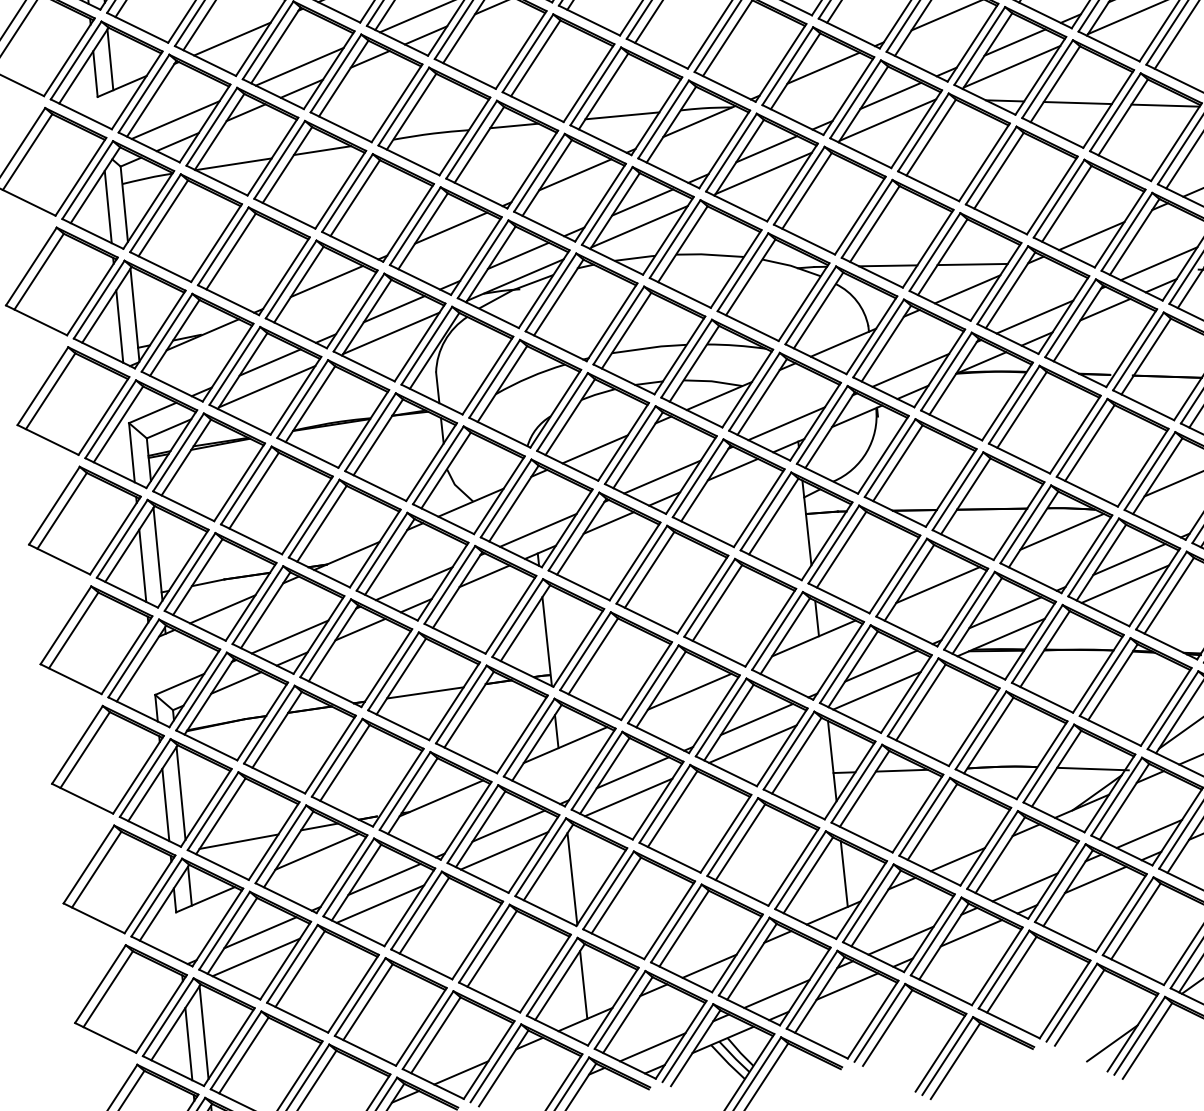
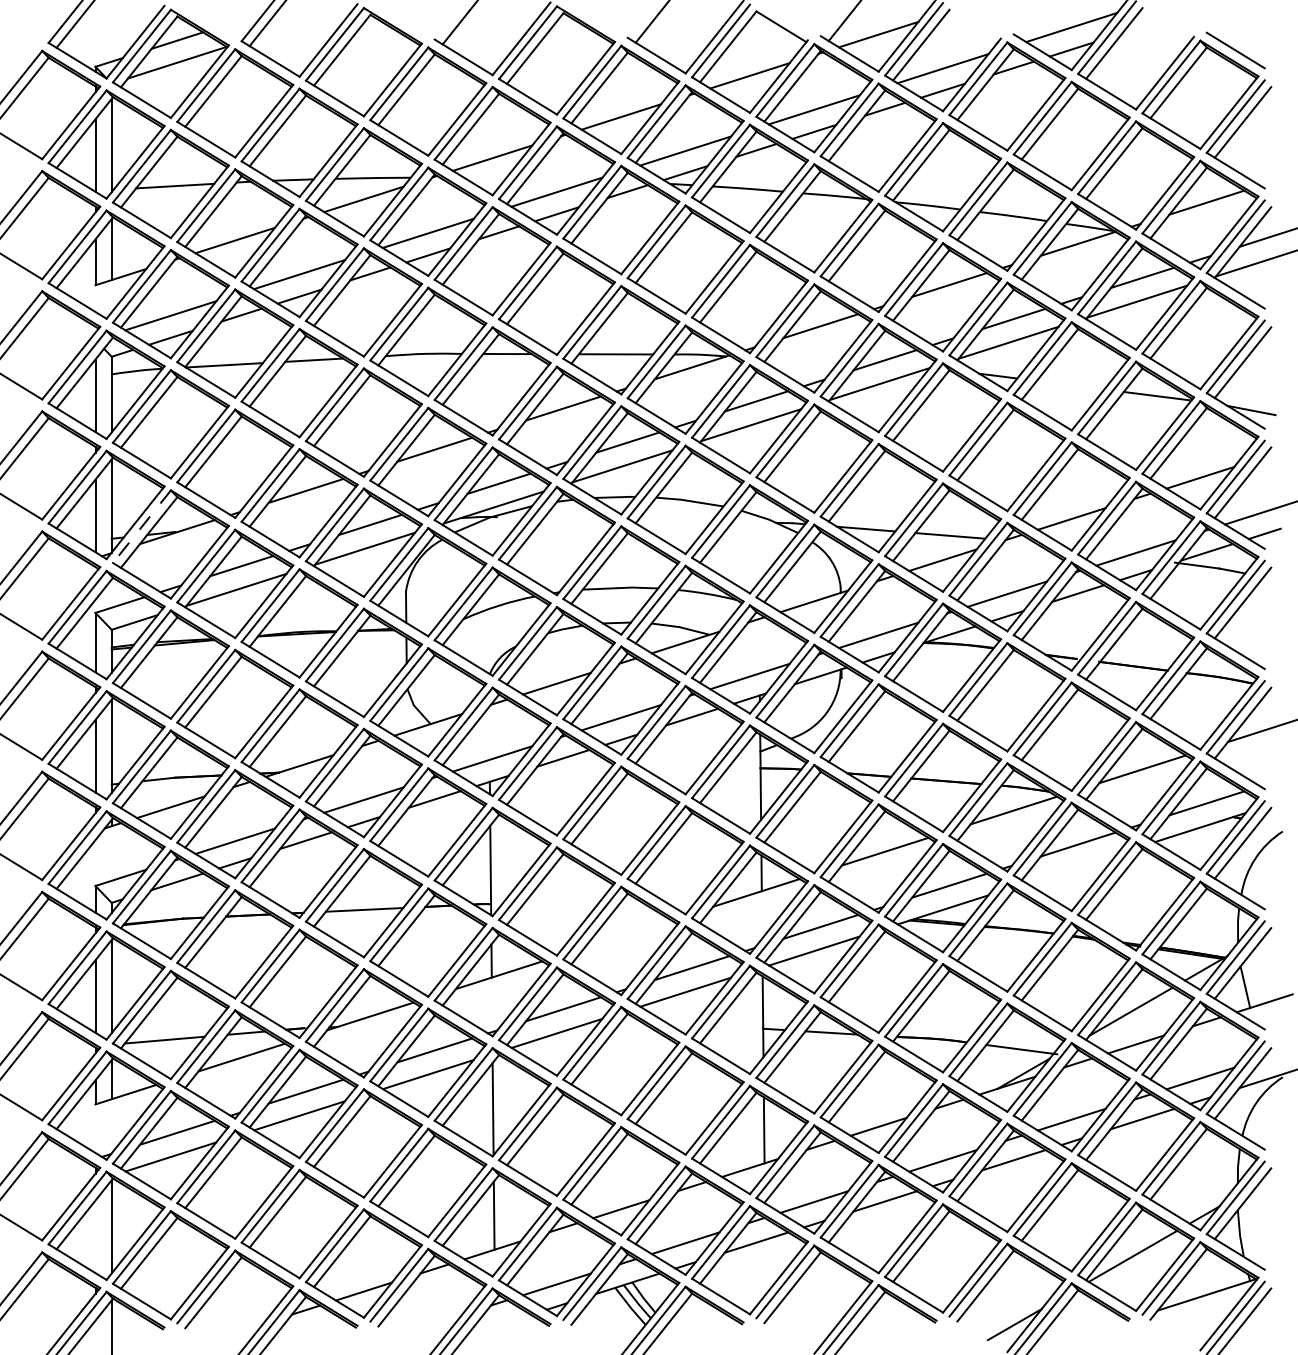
line: (1077, 102) -> (1070, 384), removed
line: (166, 333) -> (141, 527), solid -> dashed
line: (1125, 583) -> (1071, 868), removed
line: (689, 691) -> (627, 933), removed
line: (188, 1043) -> (95, 1236), removed

